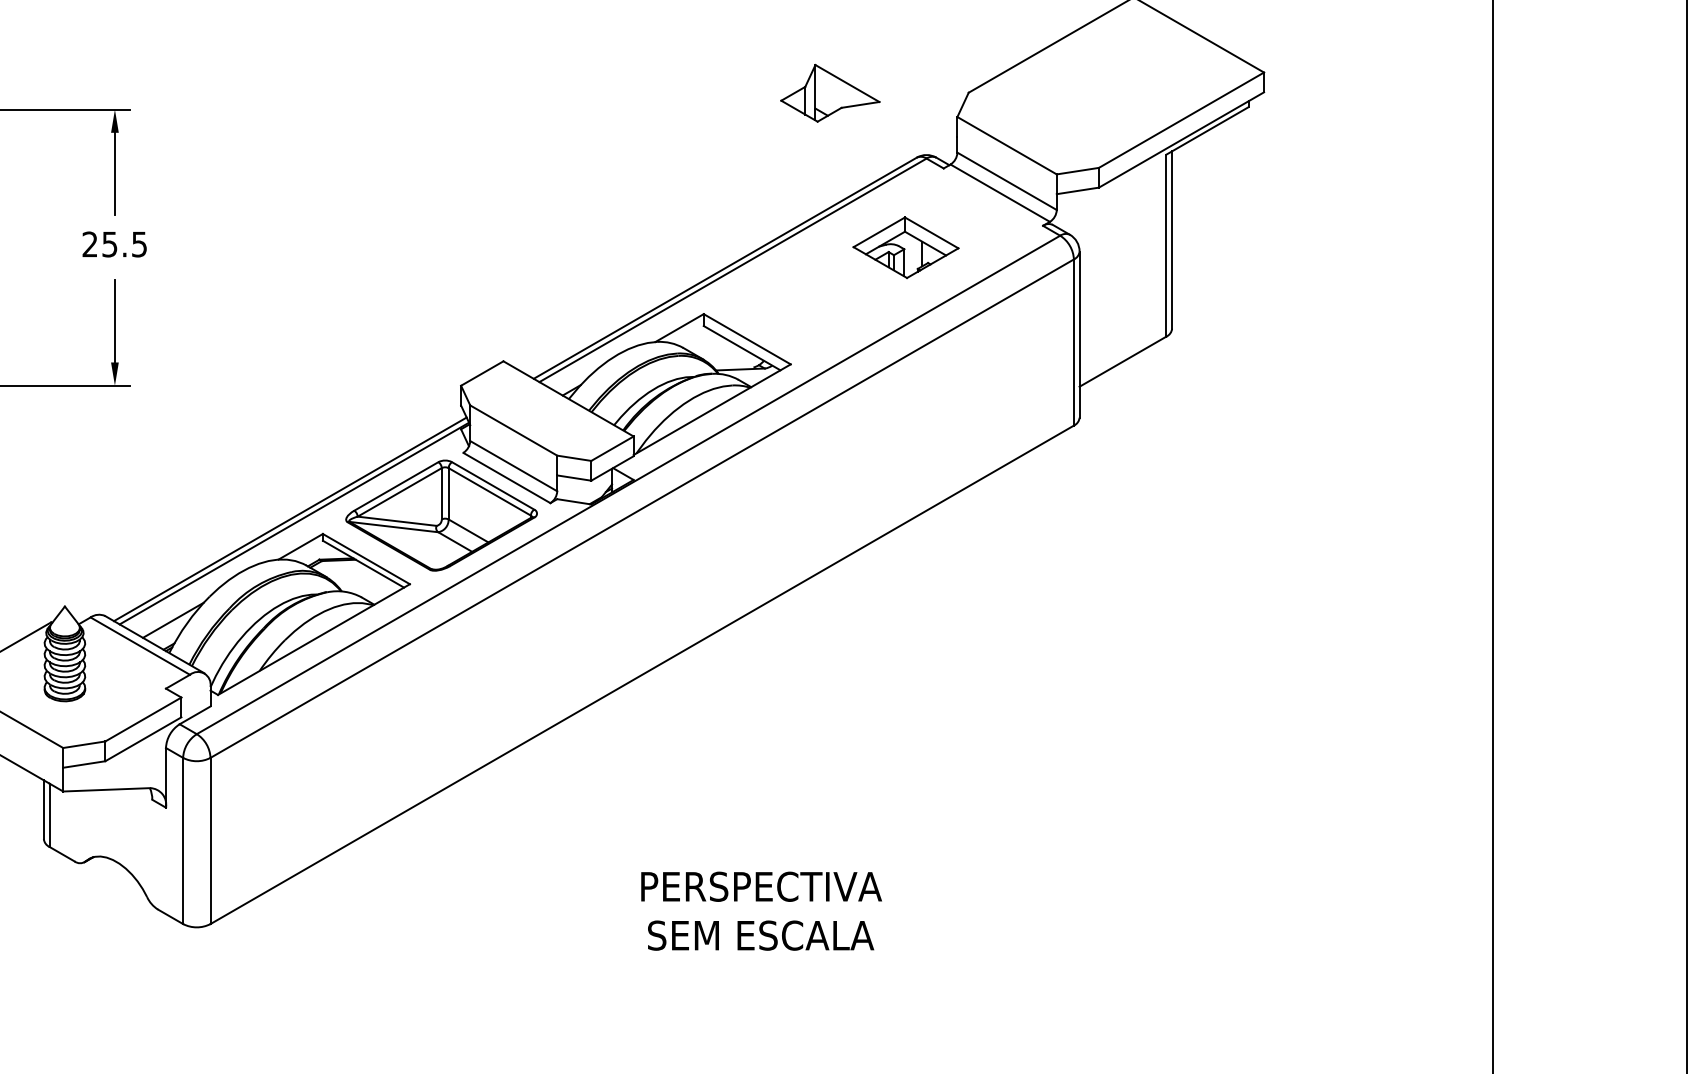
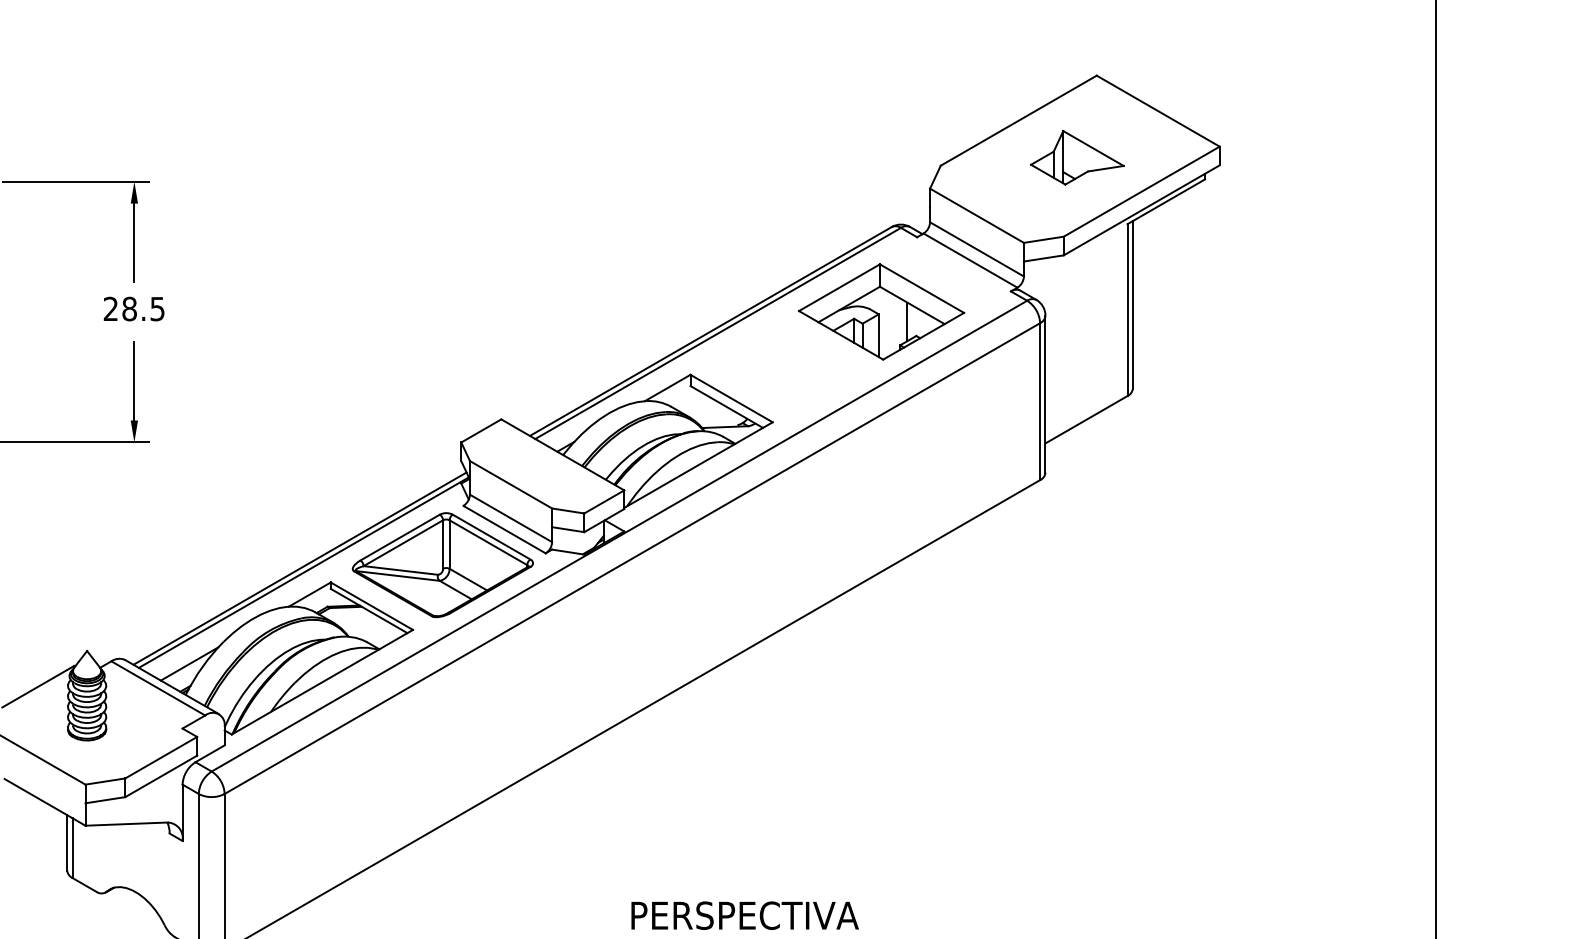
part: (830, 92) -> (1077, 157), moved
text: (109, 244) -> (129, 309), 25.5 -> 28.5
part: (905, 247) -> (881, 311), size x1.67

